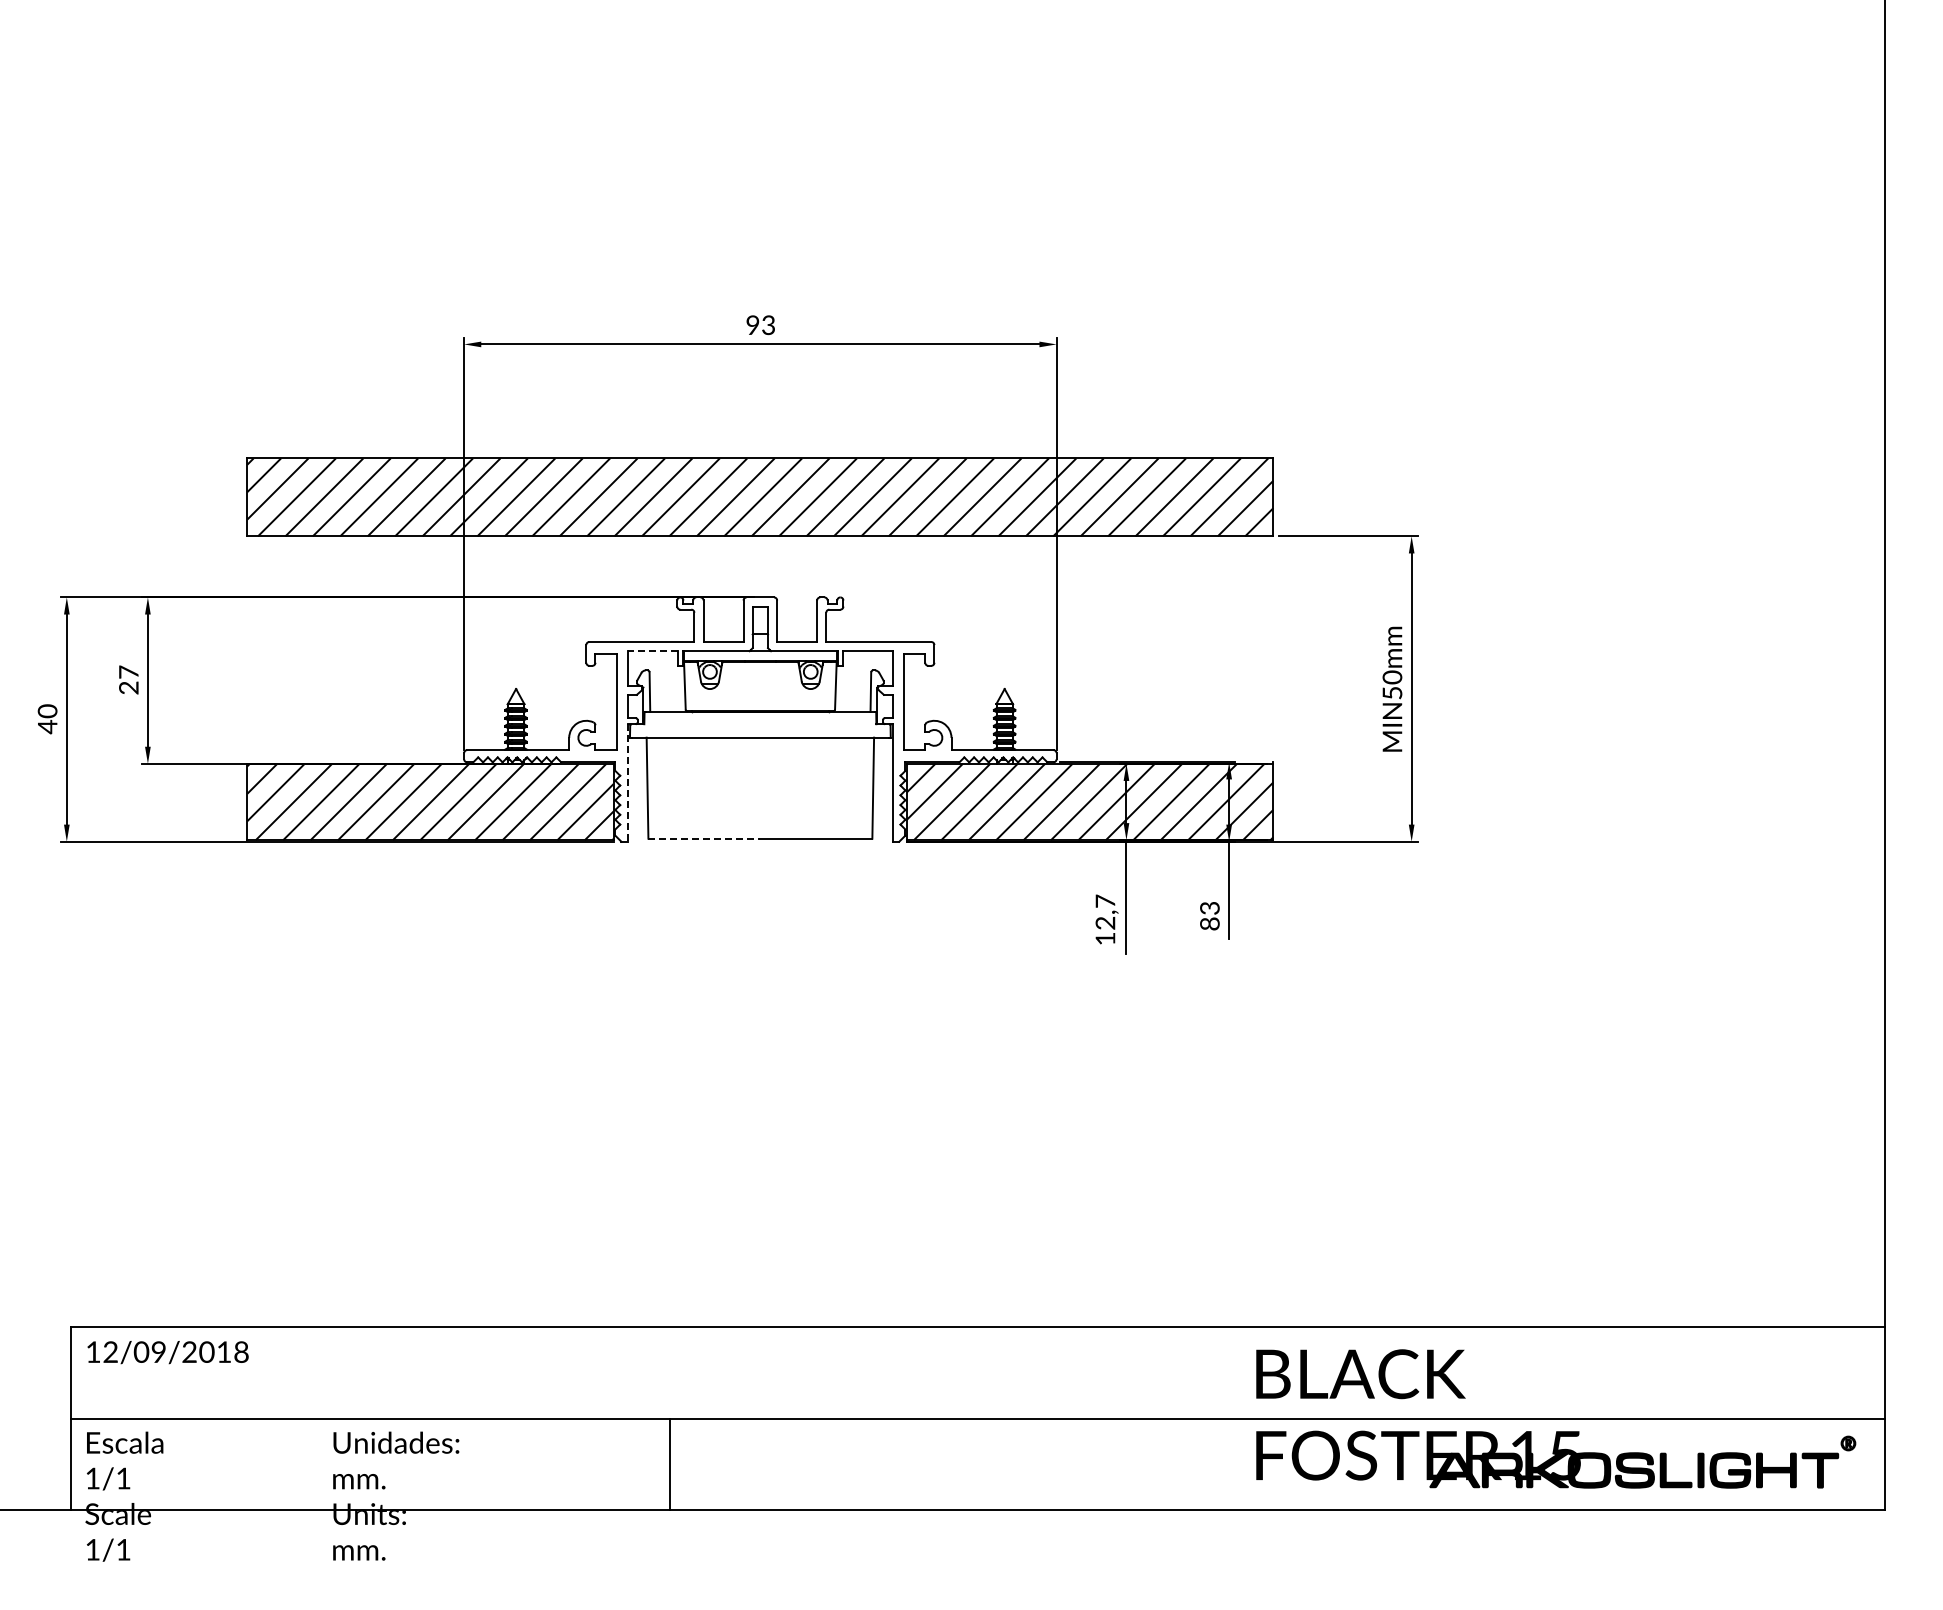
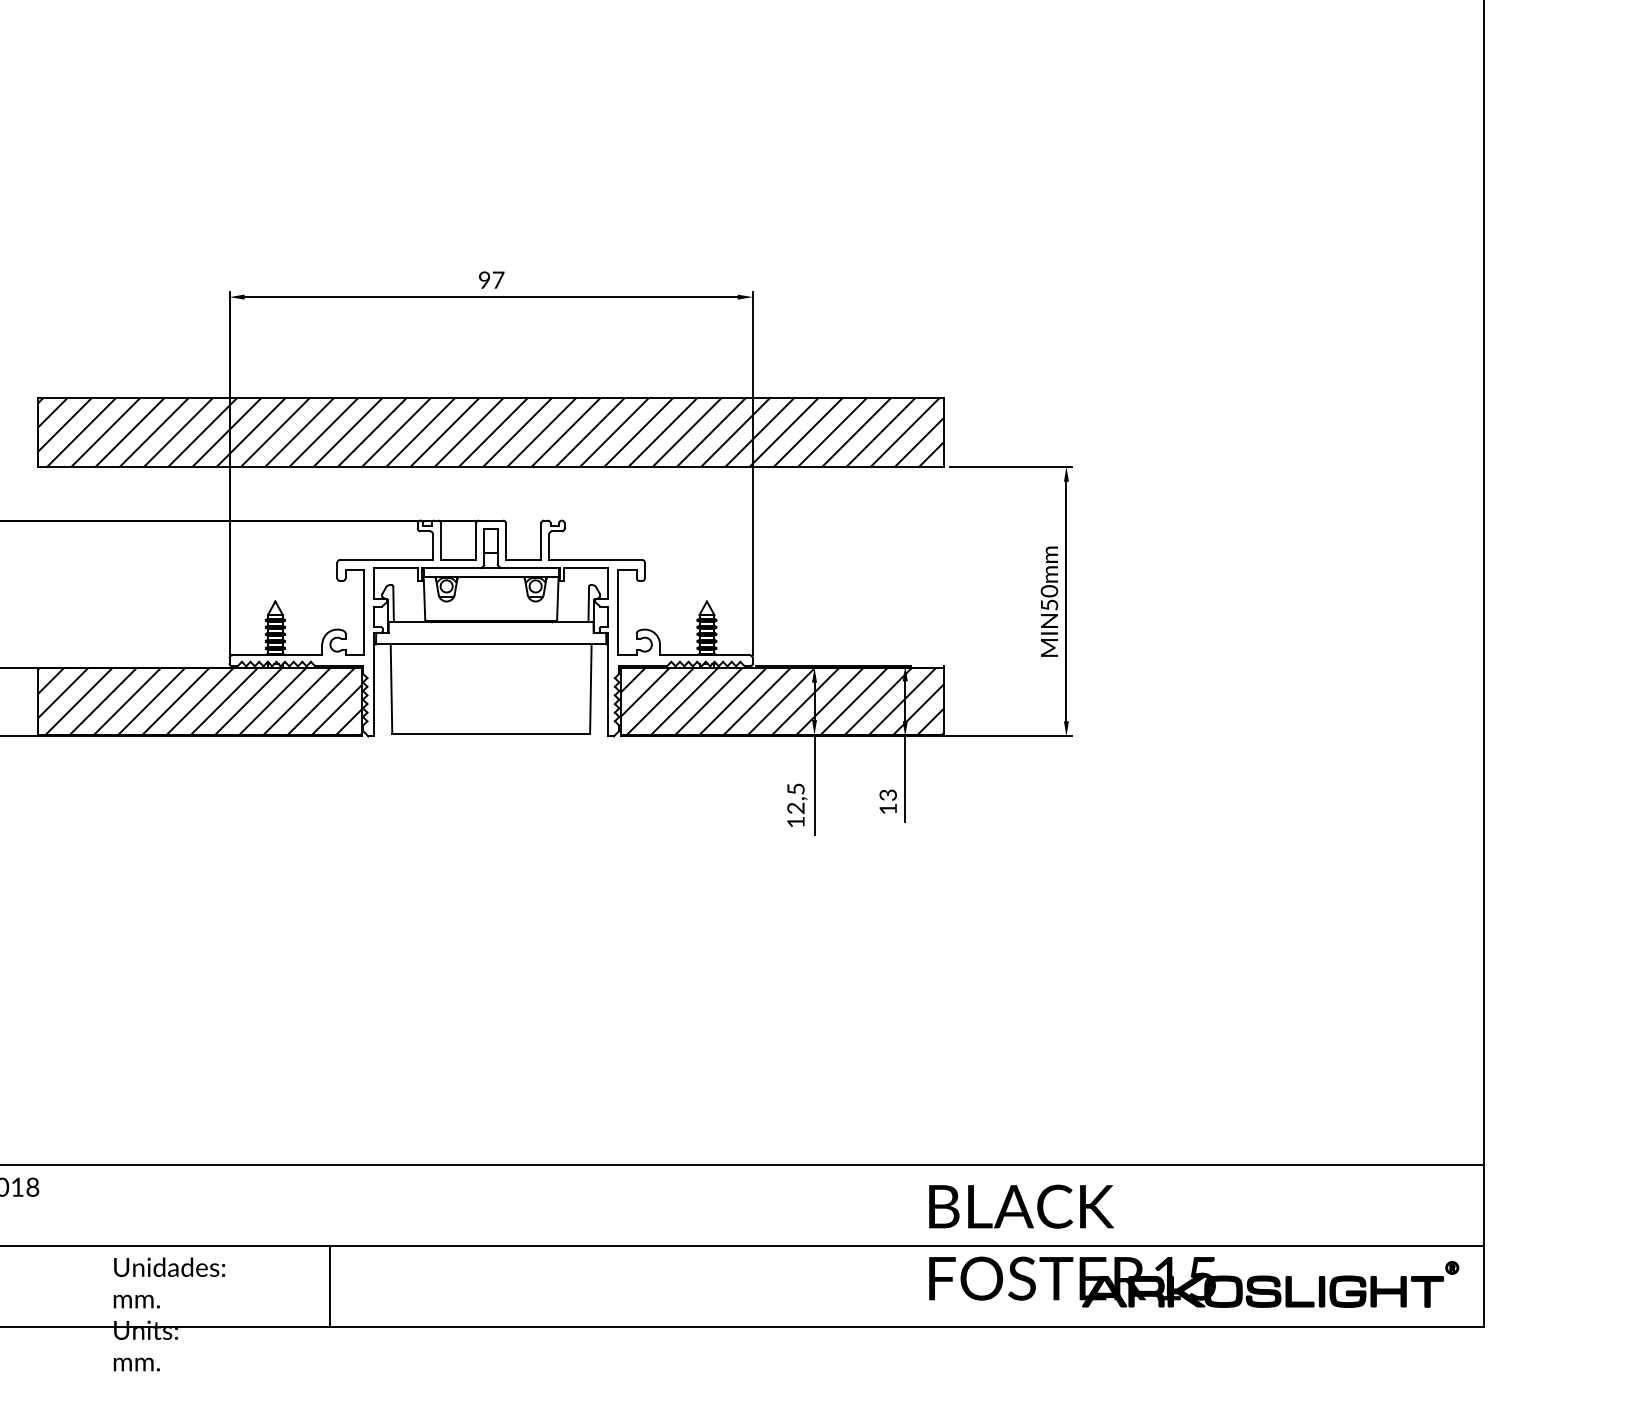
text: (768, 325) -> (498, 280), 93 -> 97
line: (652, 651) -> (395, 568), dashed -> solid
line: (627, 782) -> (373, 684), dashed -> solid
line: (704, 838) -> (441, 733), dashed -> solid
text: (1105, 900) -> (796, 788), 12,7 -> 12,5
text: (1209, 923) -> (887, 808), 83 -> 13
line: (670, 1464) -> (330, 1286), moved

